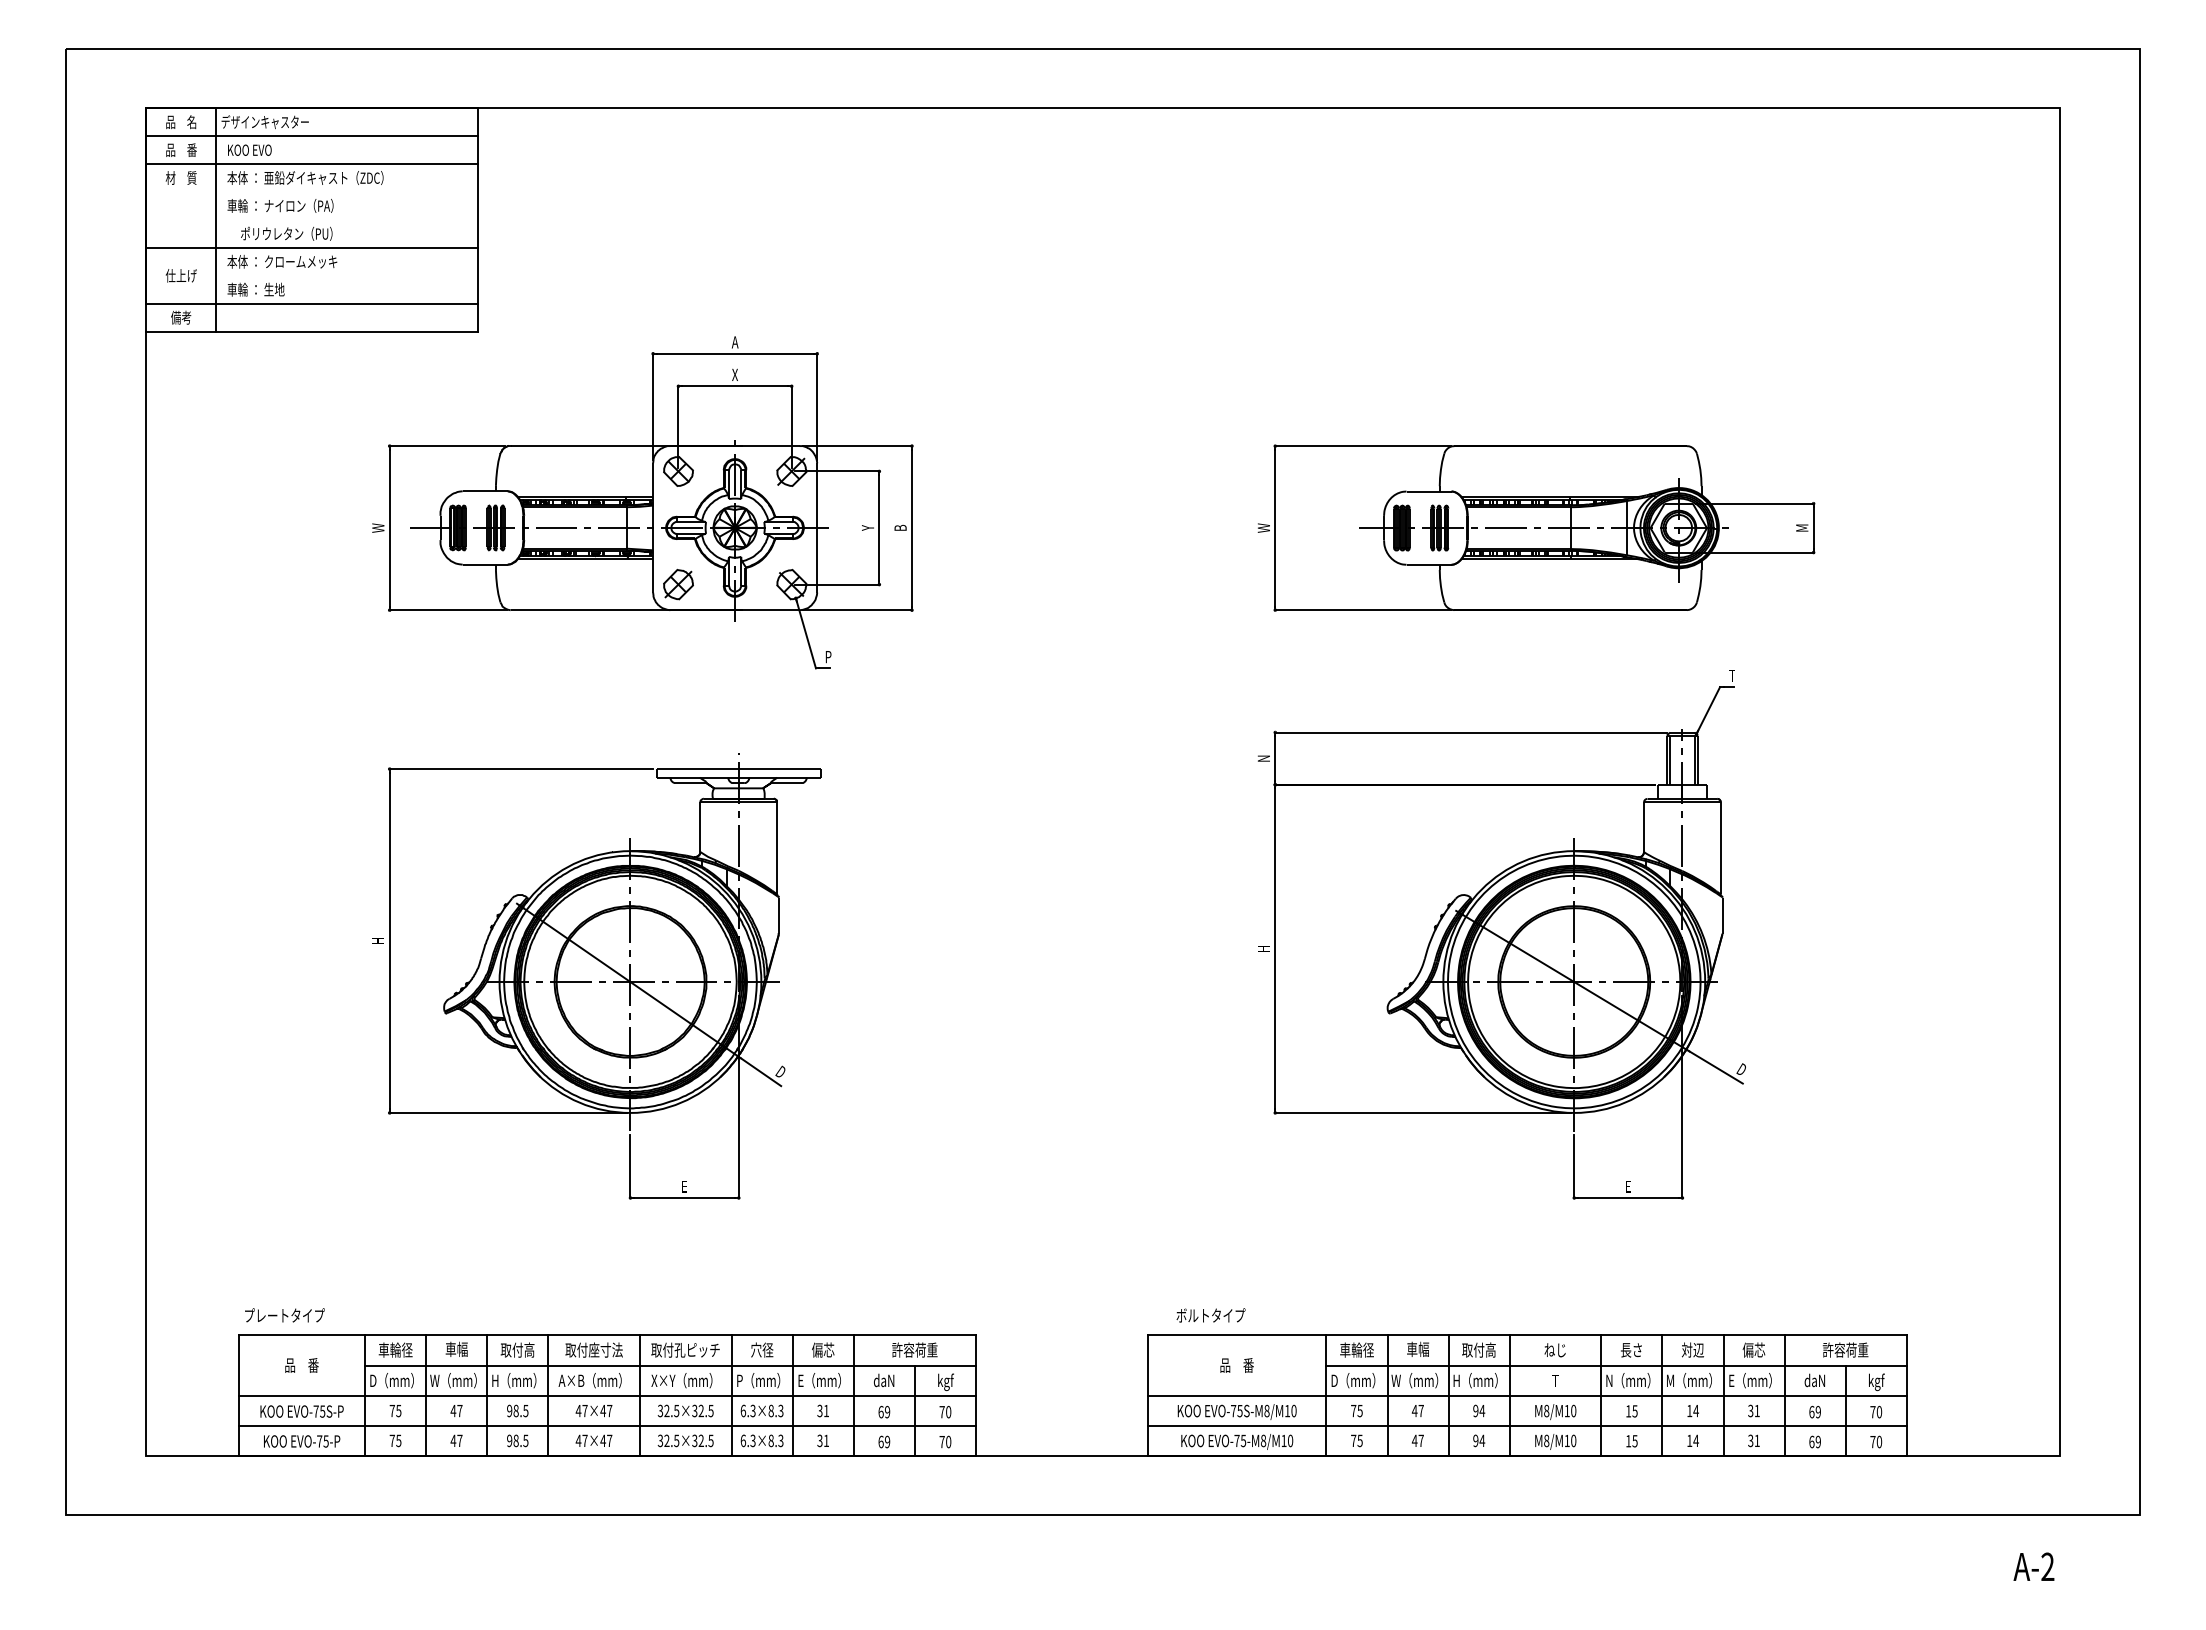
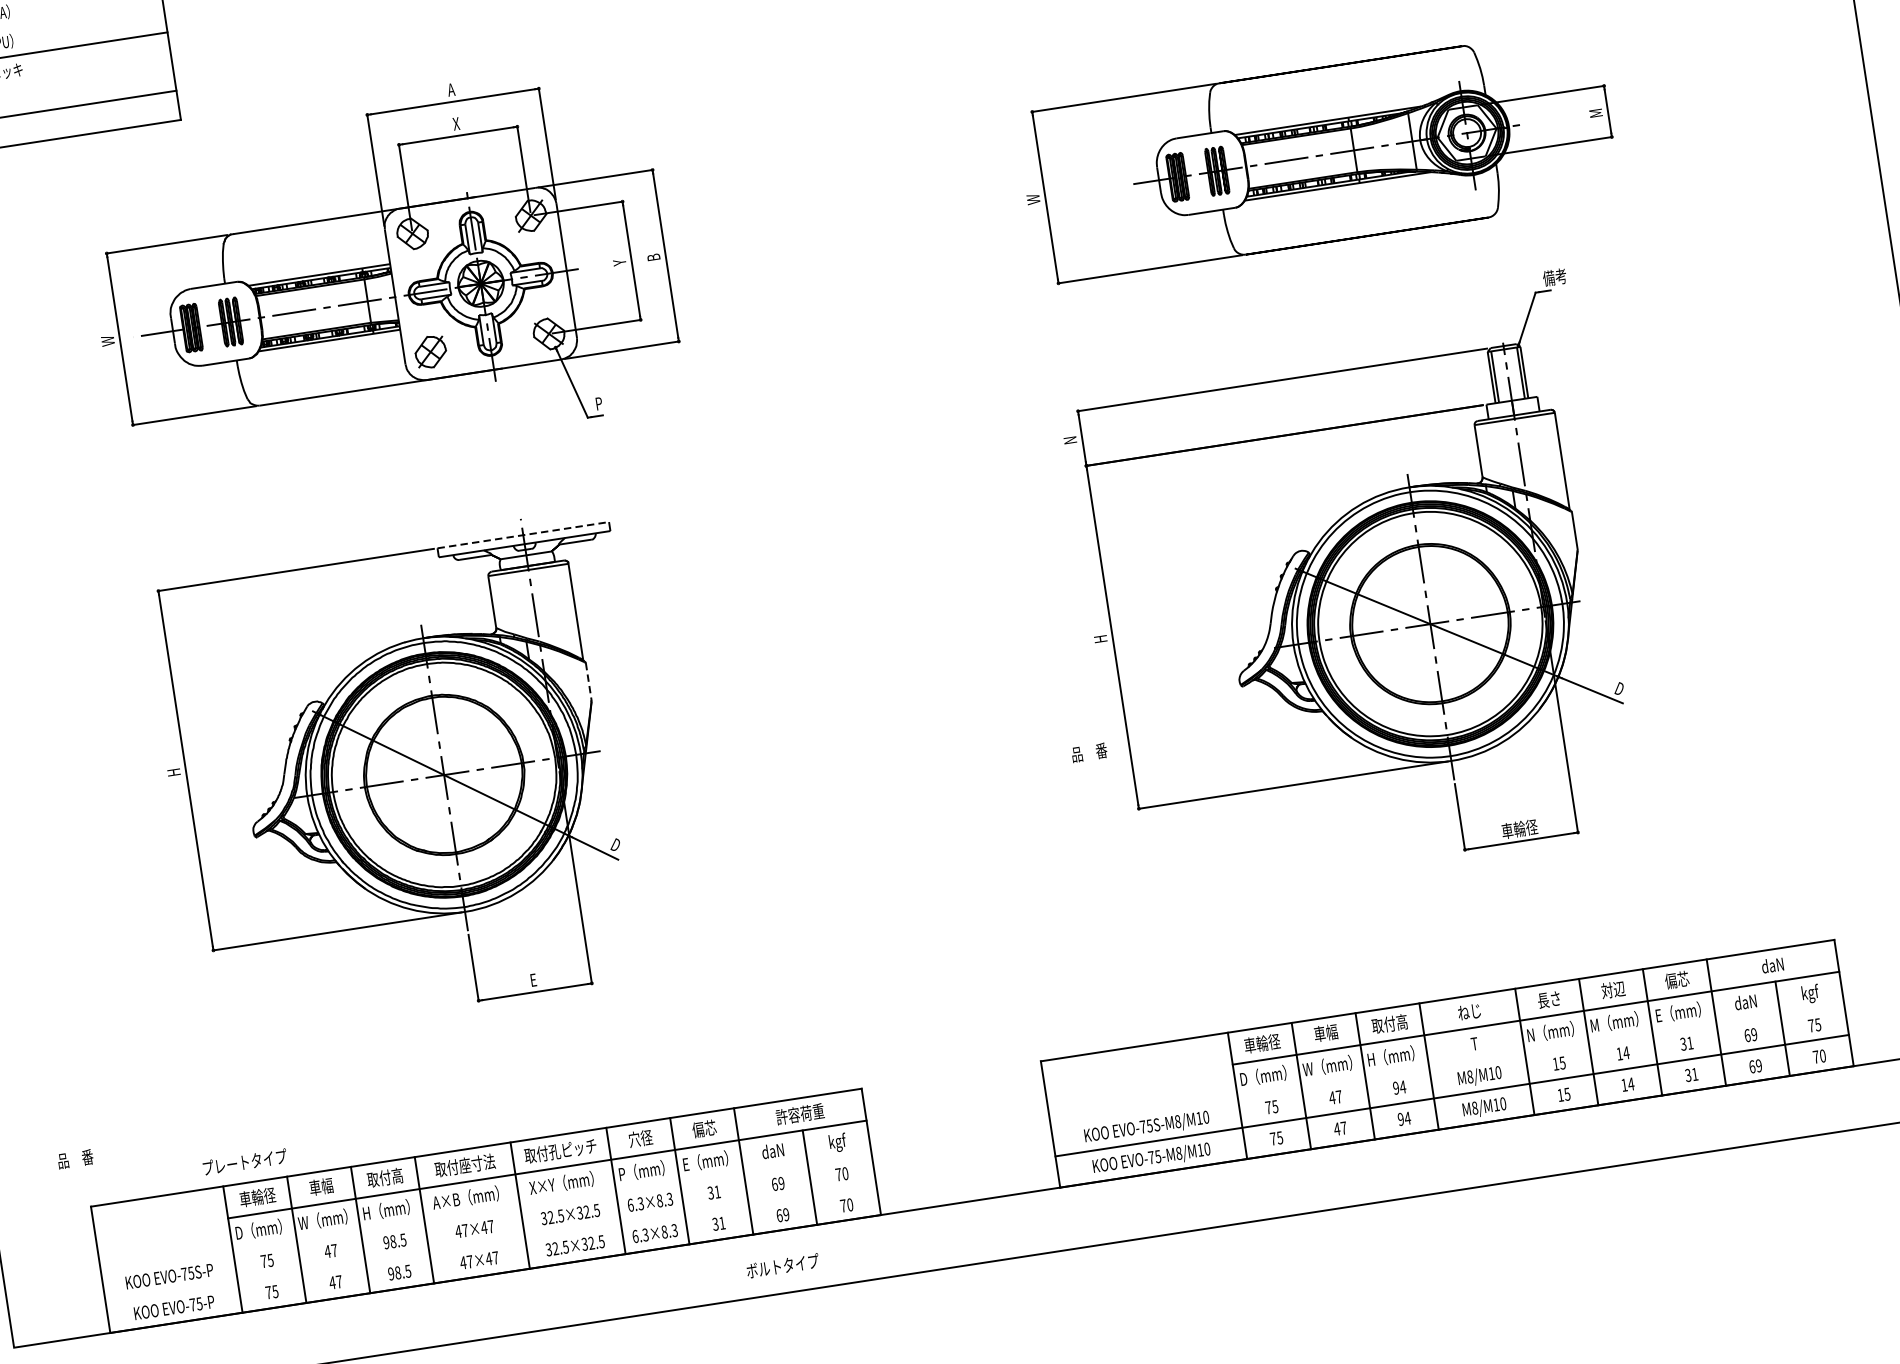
text: (1740, 675) -> (1555, 277), T -> 備考
line: (739, 769) -> (524, 535), solid -> dashed
line: (779, 916) -> (589, 682), solid -> dashed
text: (1628, 1186) -> (1519, 829), E -> 車輪径
text: (284, 1315) -> (244, 1162), moved
text: (1210, 1315) -> (782, 1266), moved
text: (1845, 1349) -> (1772, 964), 許容荷重 -> daN
text: (301, 1365) -> (75, 1159), moved
text: (1236, 1365) -> (1088, 752), moved
line: (607, 1396) -> (486, 1211), removed
line: (1526, 1396) -> (1446, 1064), removed
text: (1879, 1411) -> (1818, 1024), 70 -> 75
line: (607, 1426) -> (491, 1243), removed

